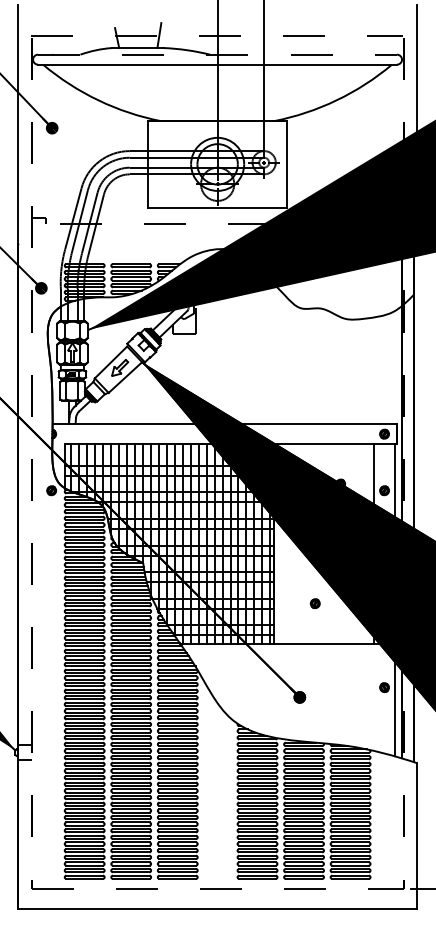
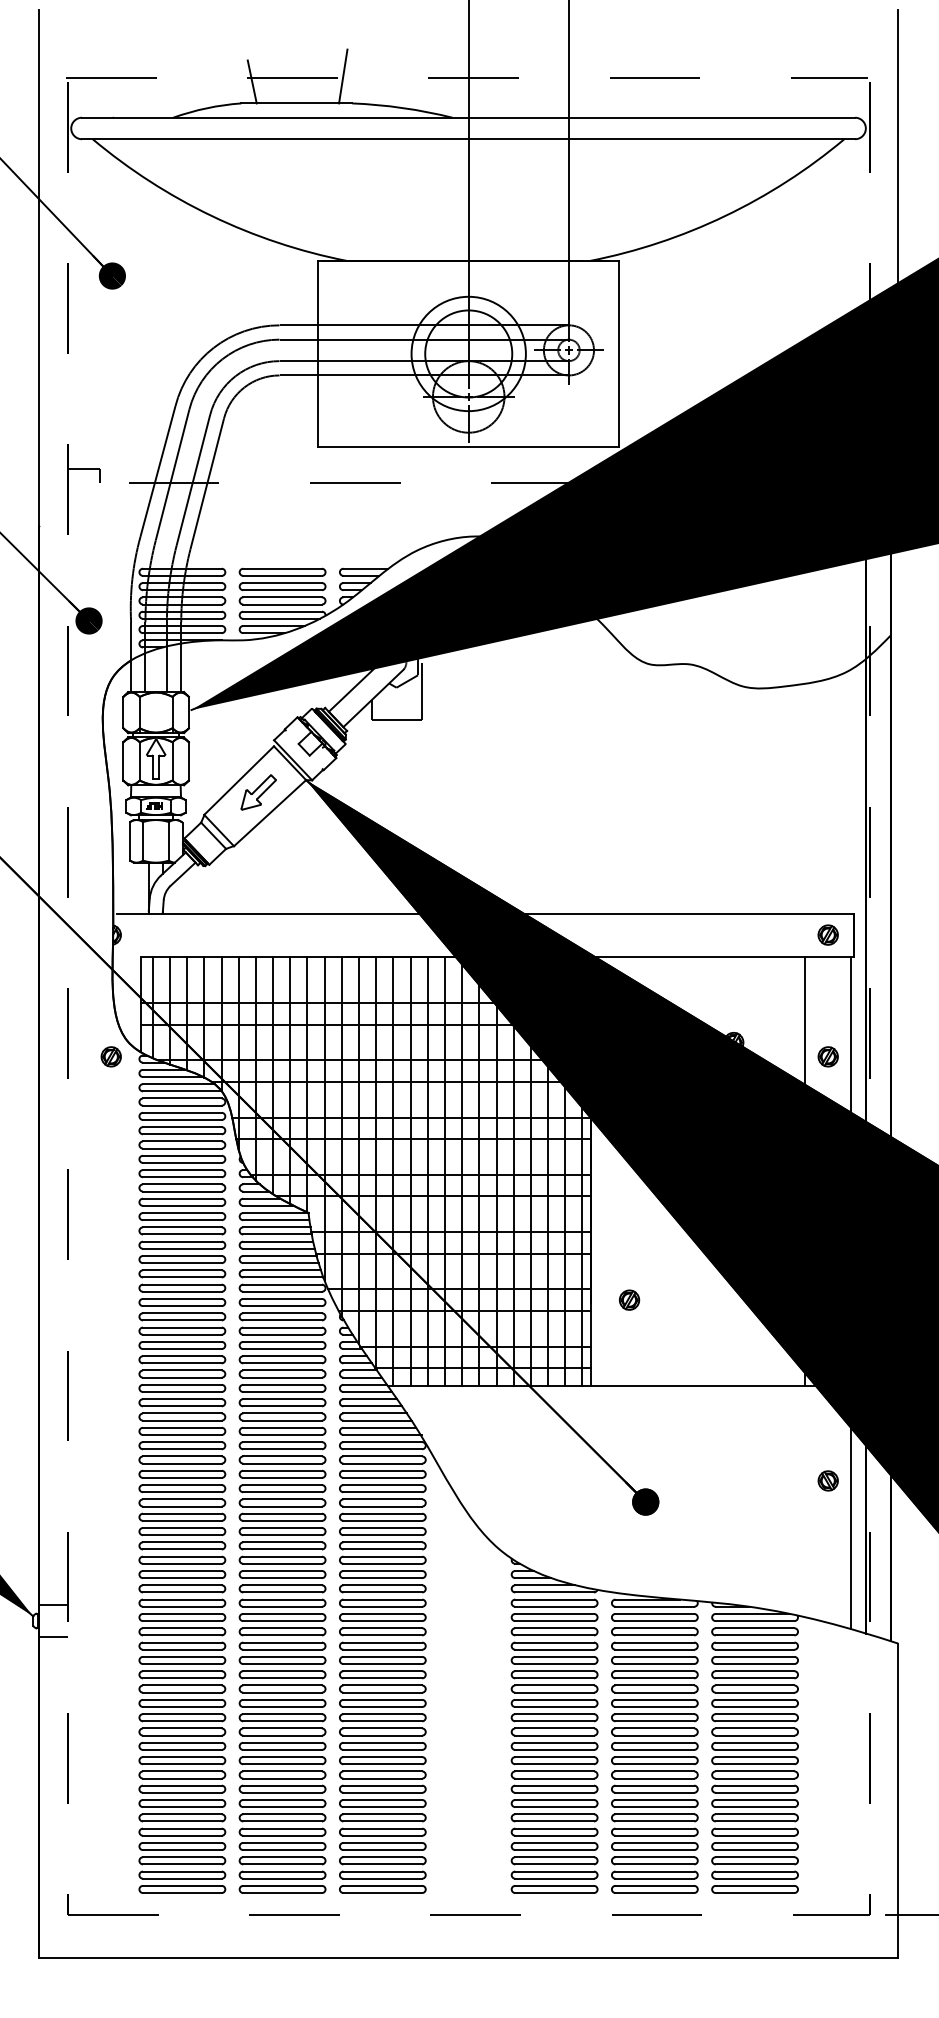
line: (218, 54) -> (470, 117), dashed -> solid
part: (314, 603) -> (627, 1299), moved

